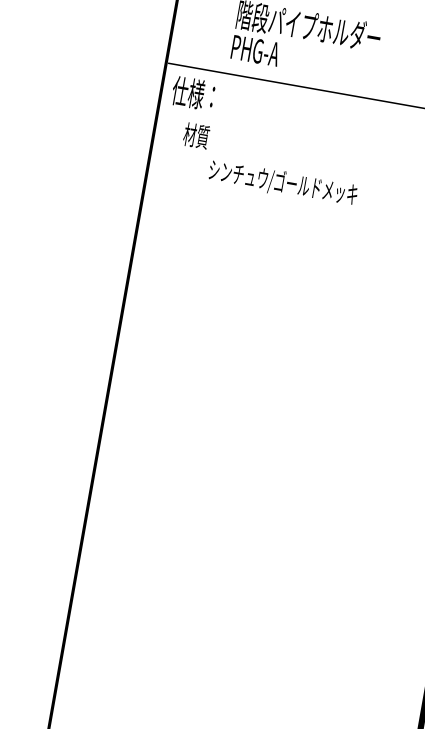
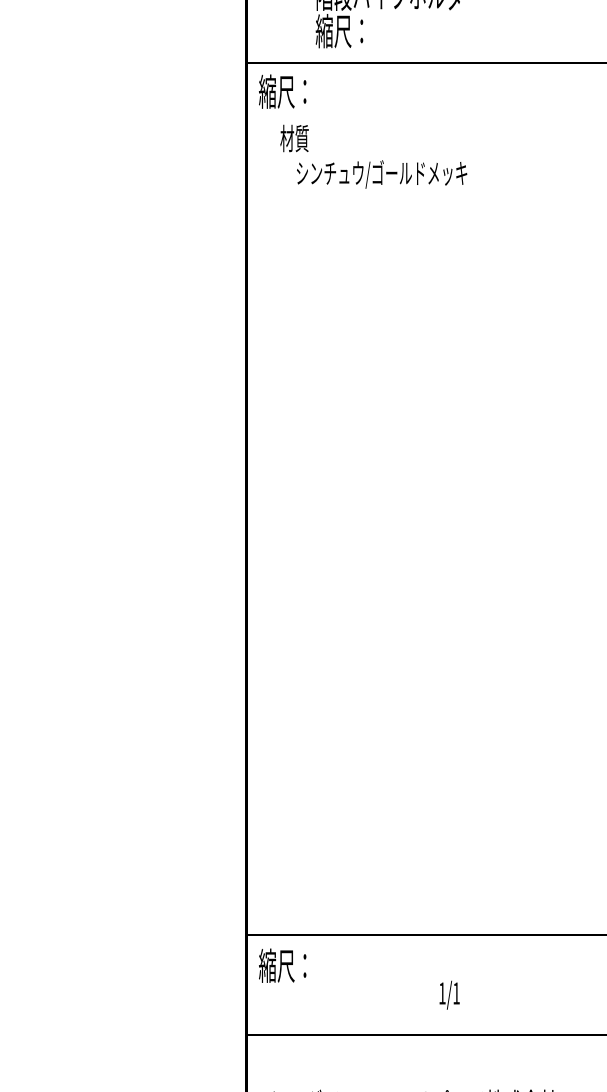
text: (254, 50) -> (342, 31), PHG-A -> 縮尺：
text: (188, 92) -> (276, 91), 仕様： -> 縮尺：
text: (283, 183) -> (382, 174), moved

